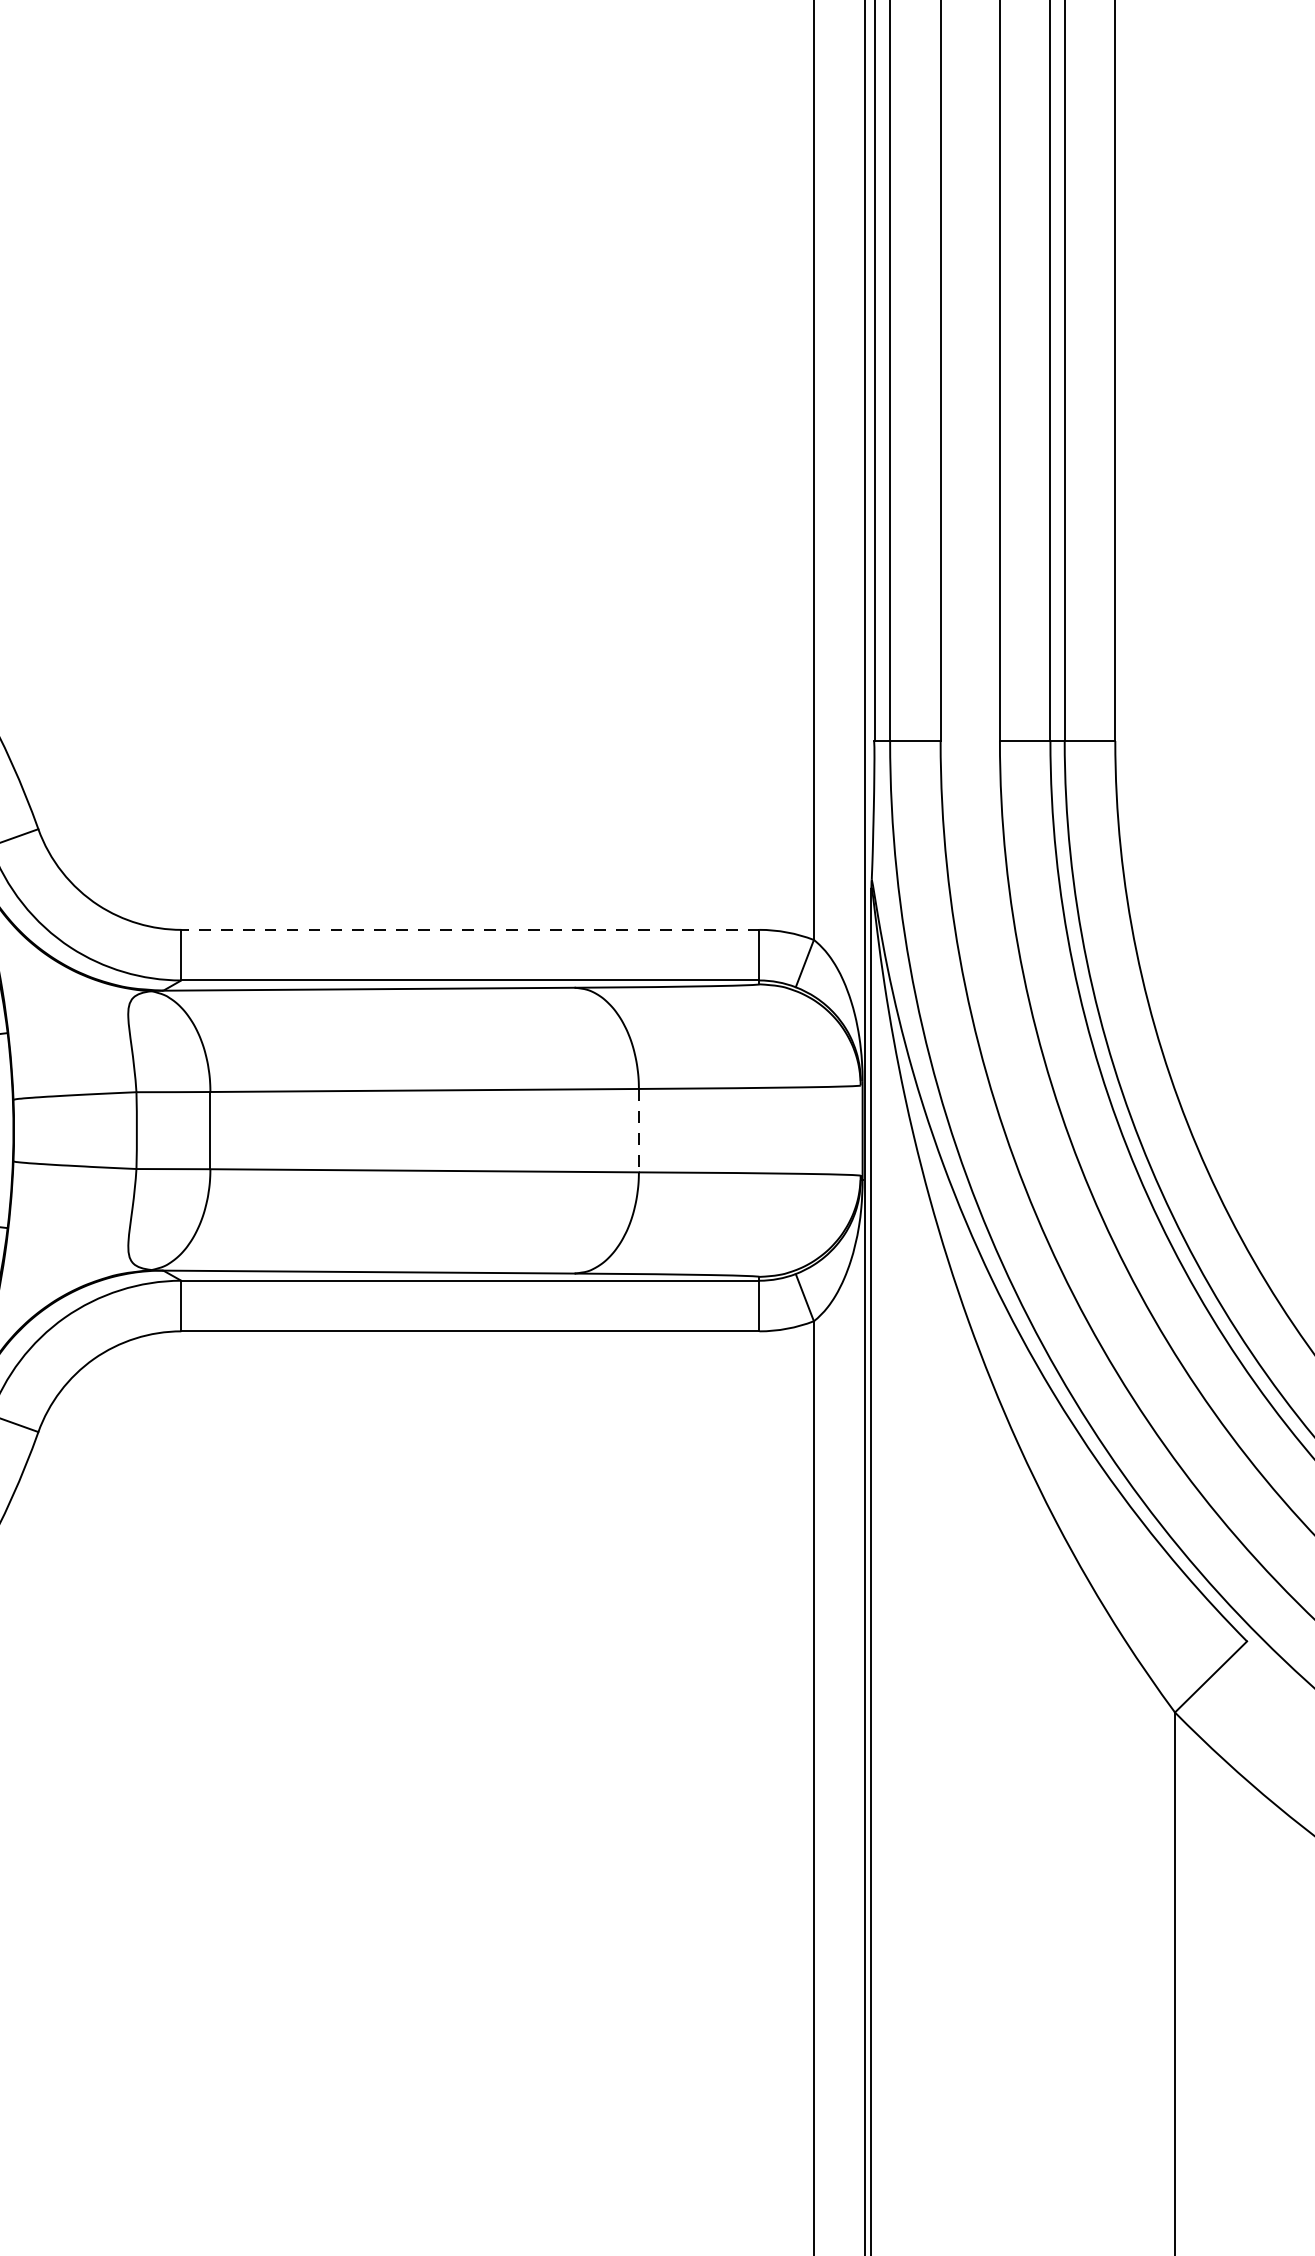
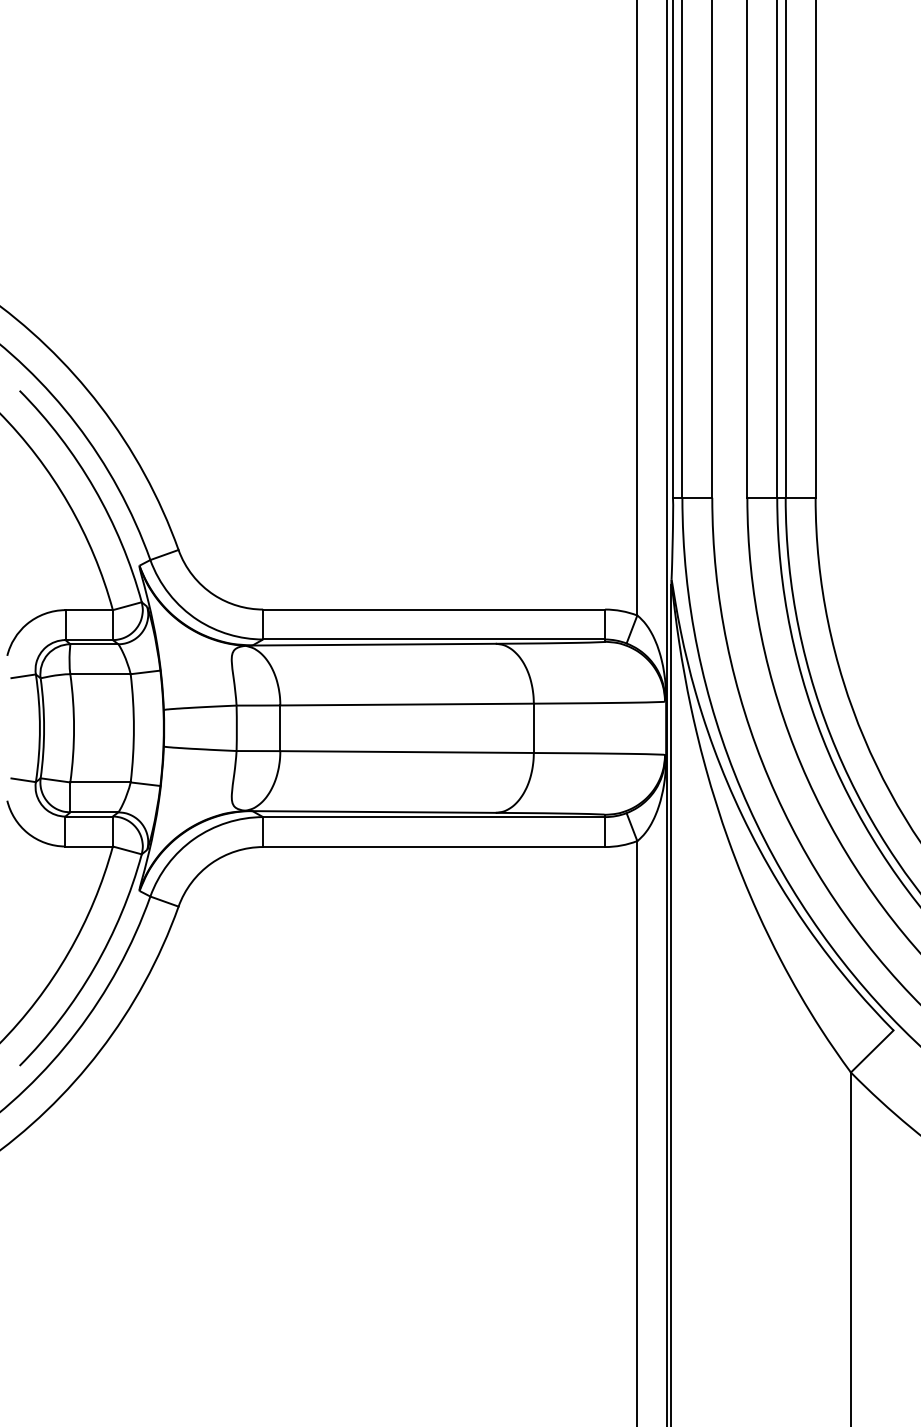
line: (469, 929) -> (433, 609), dashed -> solid
line: (638, 1130) -> (533, 728), dashed -> solid

